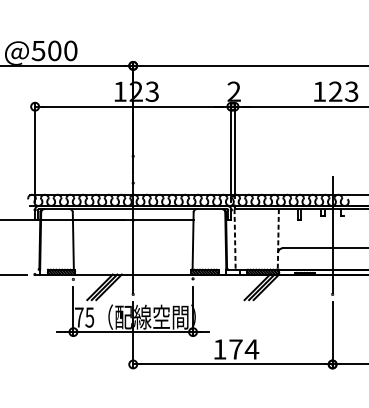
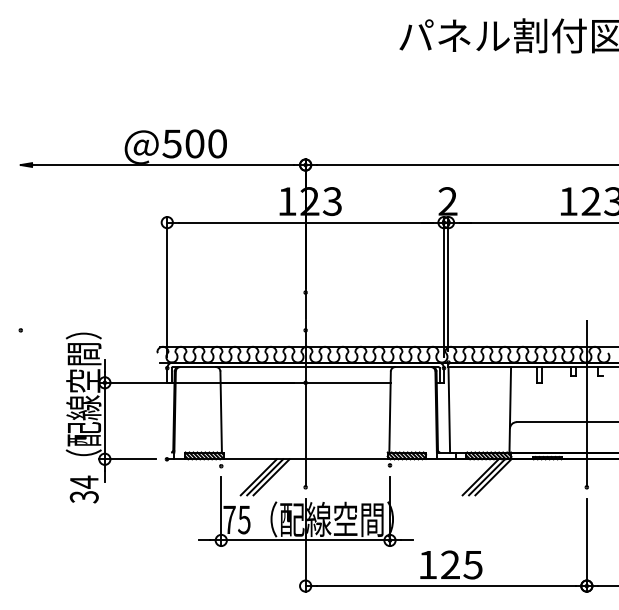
line: (235, 239) -> (449, 409), dashed -> solid
line: (278, 239) -> (510, 409), dashed -> solid
text: (244, 349) -> (462, 564), 174 -> 125

